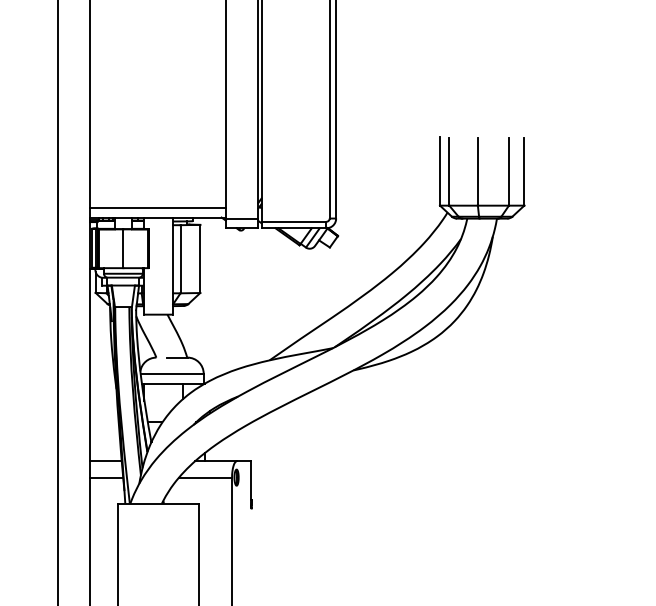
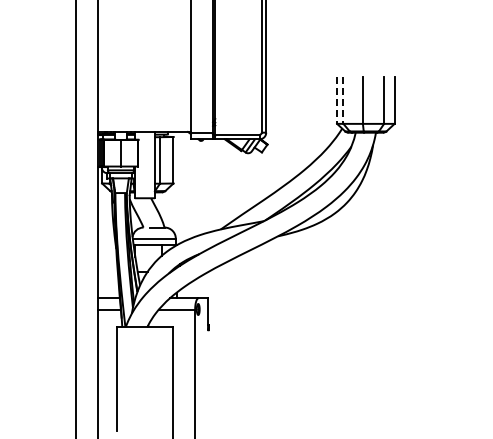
line: (440, 172) -> (337, 101), solid -> dashed
line: (449, 172) -> (343, 101), solid -> dashed
line: (157, 208) -> (144, 125), removed

